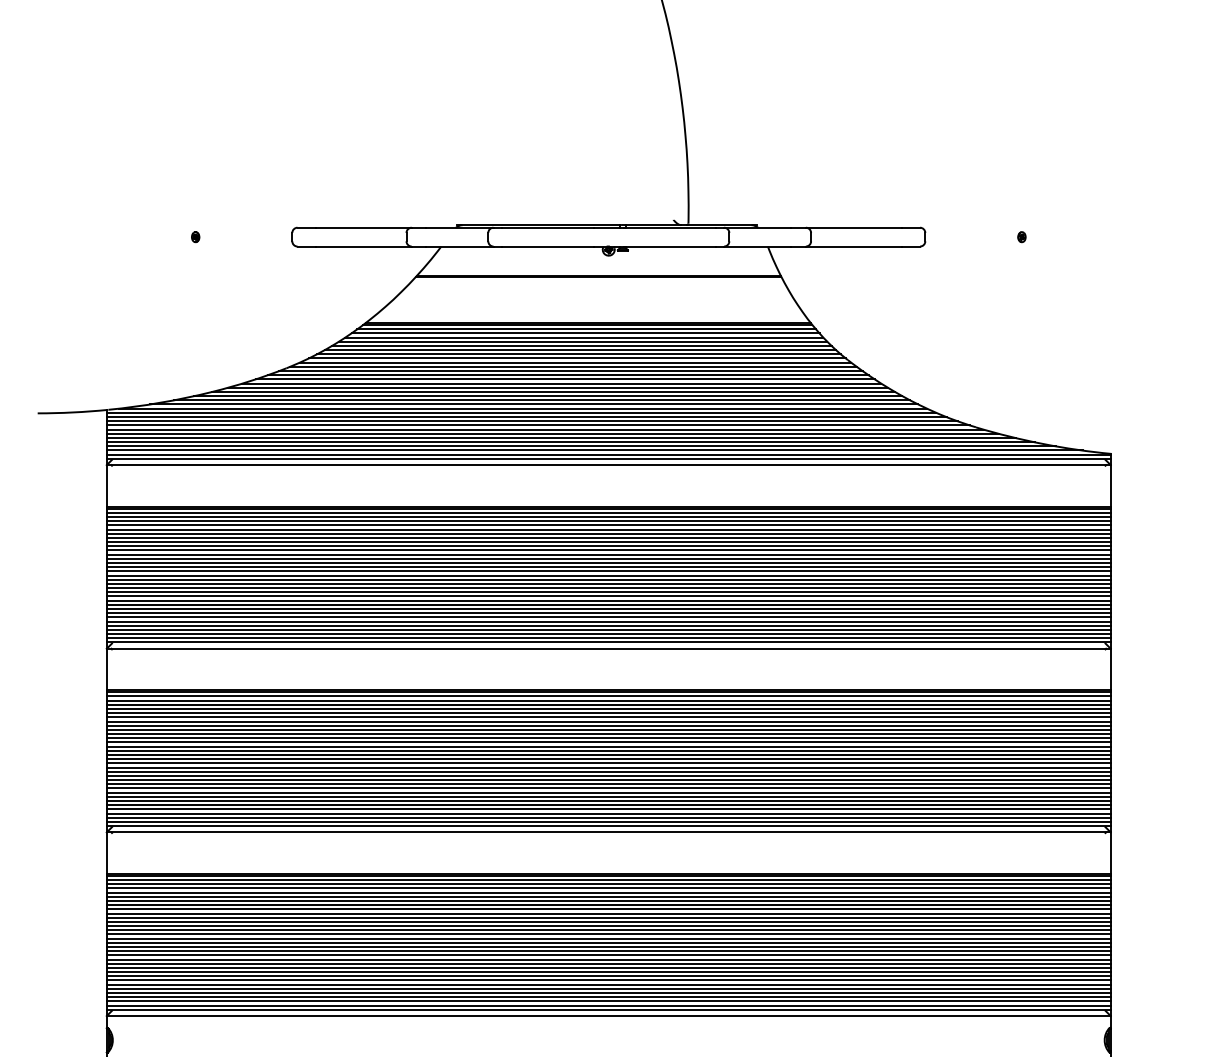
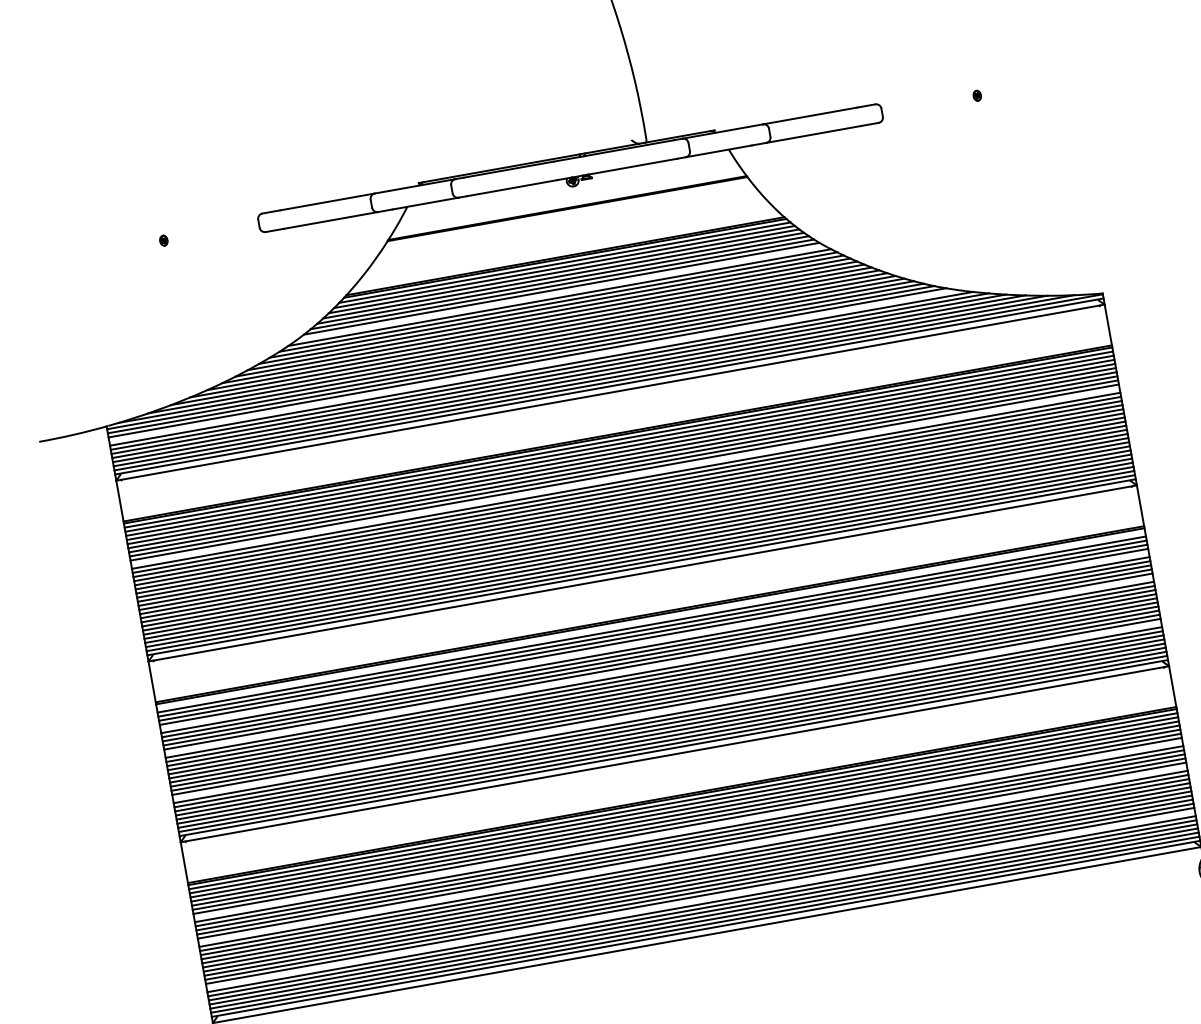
line: (576, 358) -> (560, 293), removed
line: (537, 425) -> (533, 366), removed
line: (608, 550) -> (625, 476), removed
line: (608, 696) -> (650, 620), removed
line: (608, 717) -> (654, 641), removed
line: (608, 742) -> (658, 665), removed
line: (608, 788) -> (666, 711), removed
line: (608, 909) -> (688, 830), removed
line: (608, 934) -> (692, 854), removed
line: (608, 980) -> (700, 900), removed

